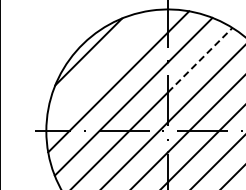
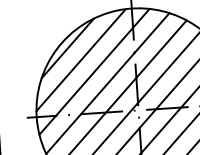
line: (200, 60) -> (161, 49), dashed -> solid
line: (103, 66) -> (80, 59), added

